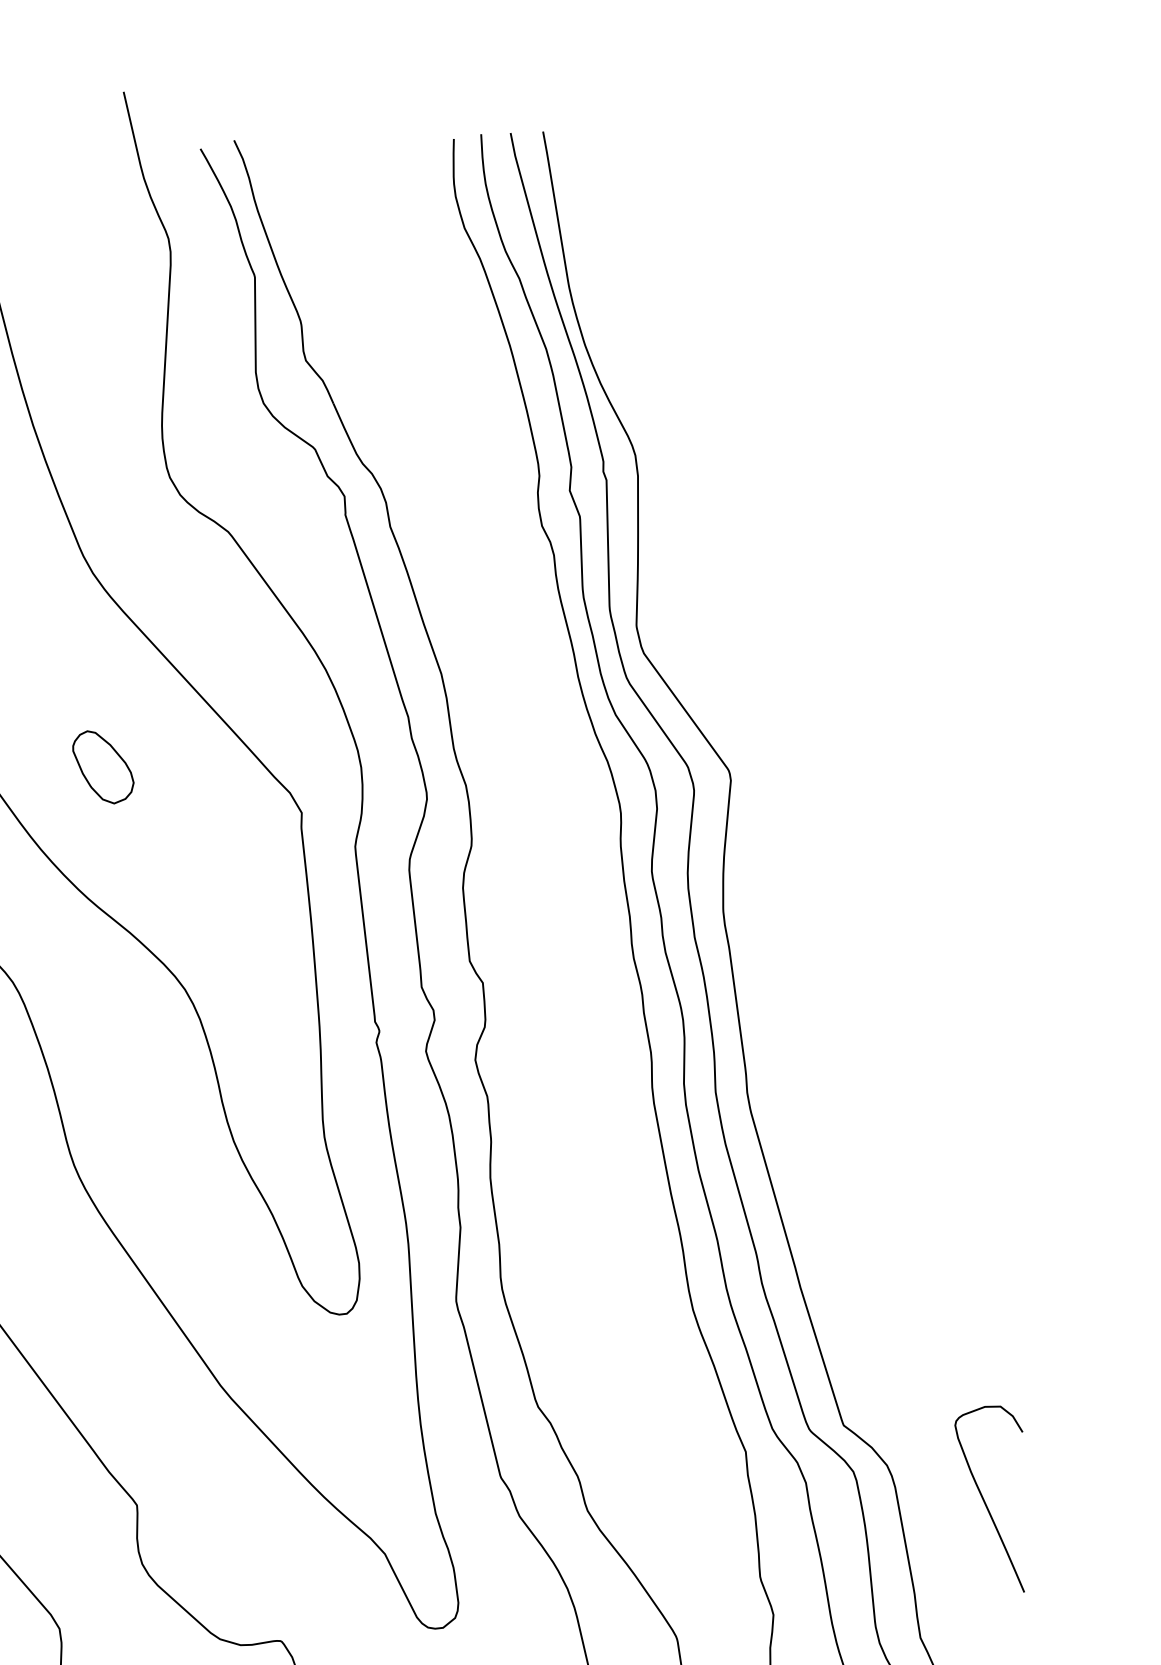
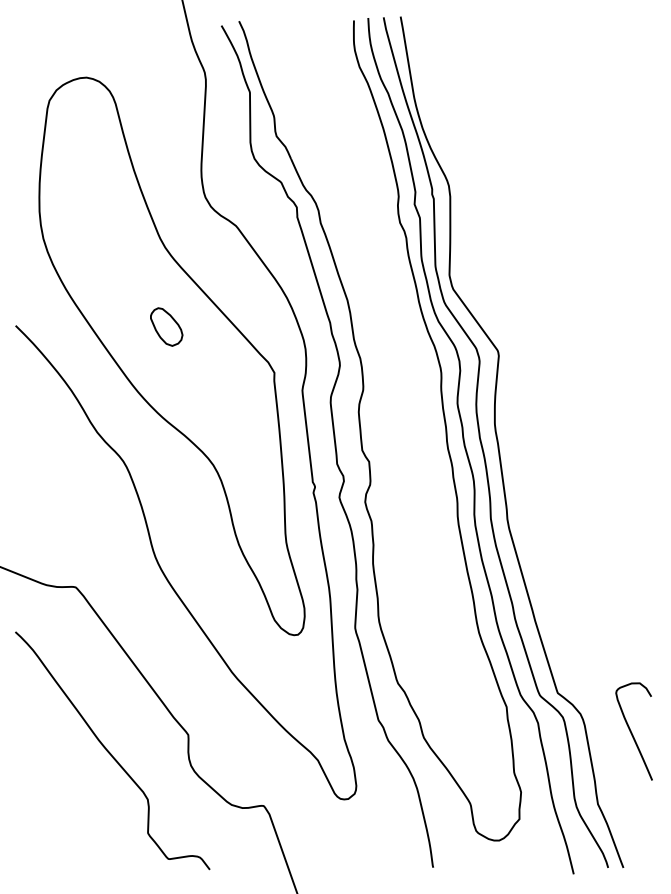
part: (102, 766) -> (166, 326), moved

